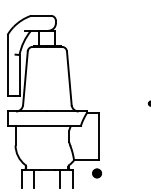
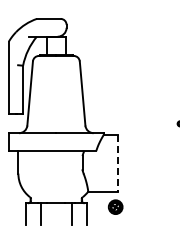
line: (99, 136) -> (118, 163), solid -> dashed
part: (96, 173) -> (115, 207), size x1.4

